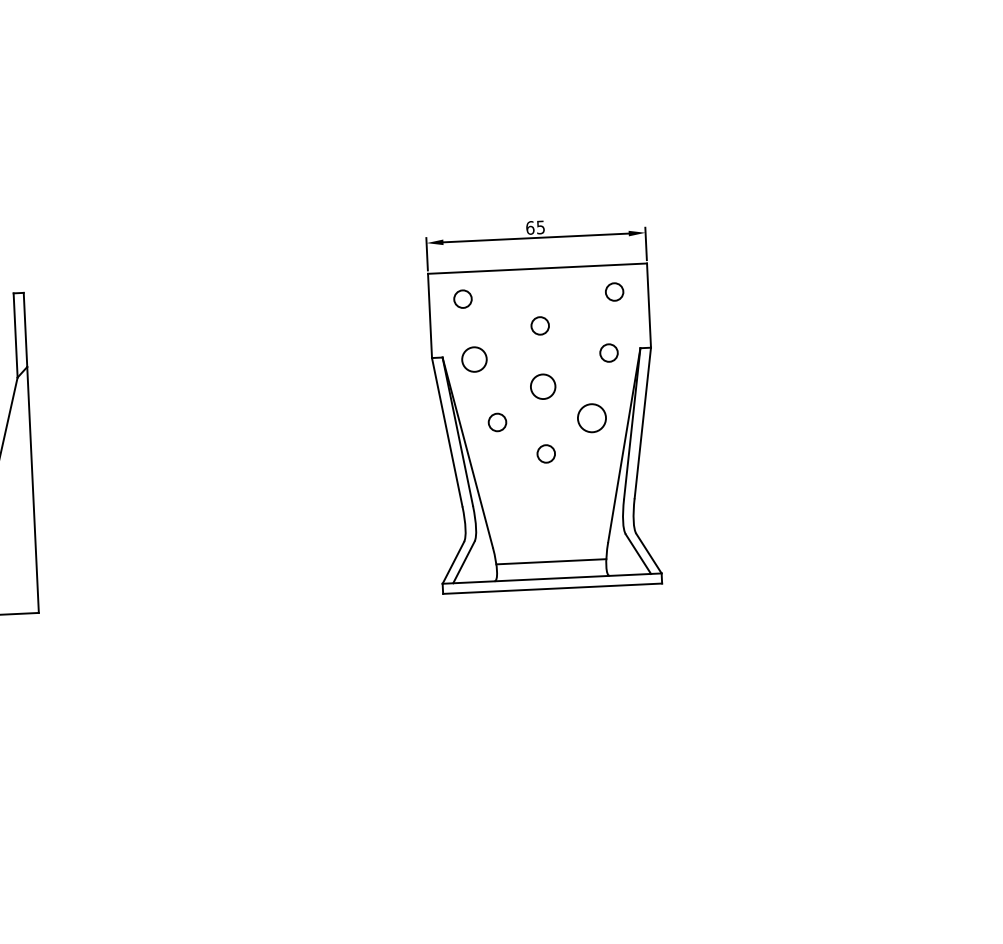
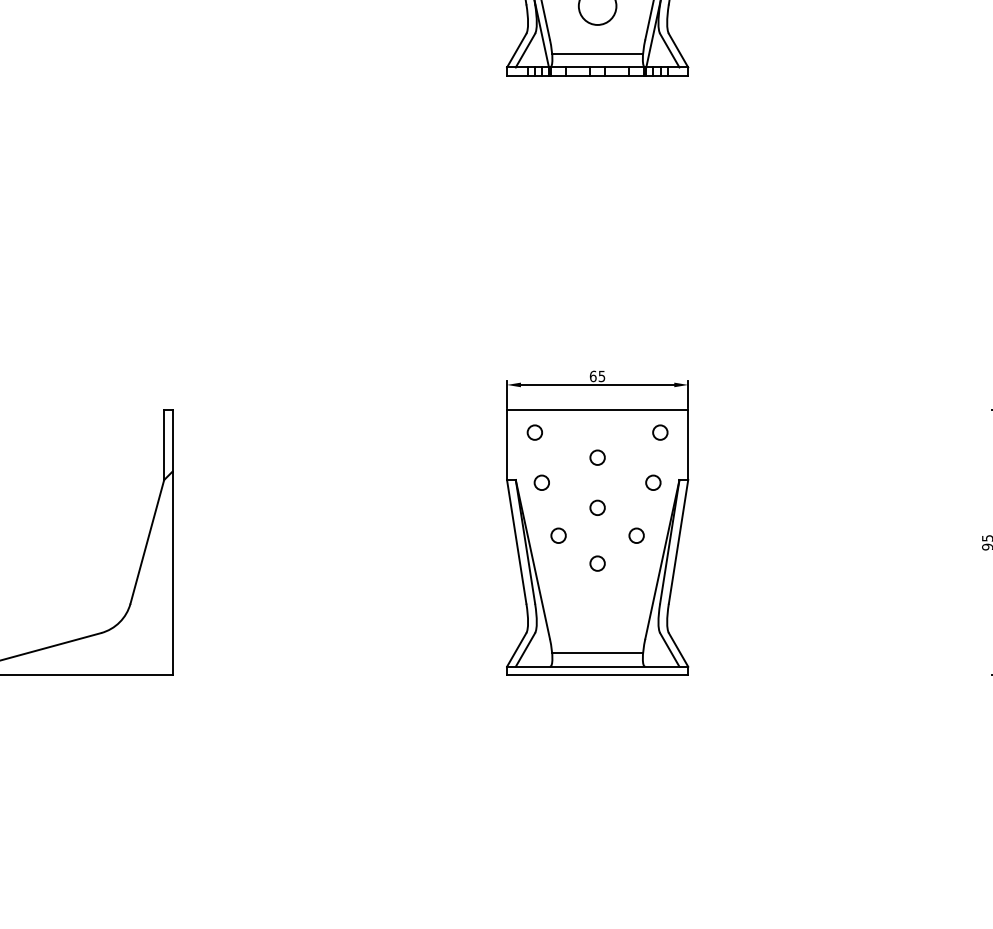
circle: (473, 359) -> (541, 482), size x0.71
circle: (542, 386) -> (597, 507), size x0.71
circle: (591, 417) -> (636, 535), size x0.62

